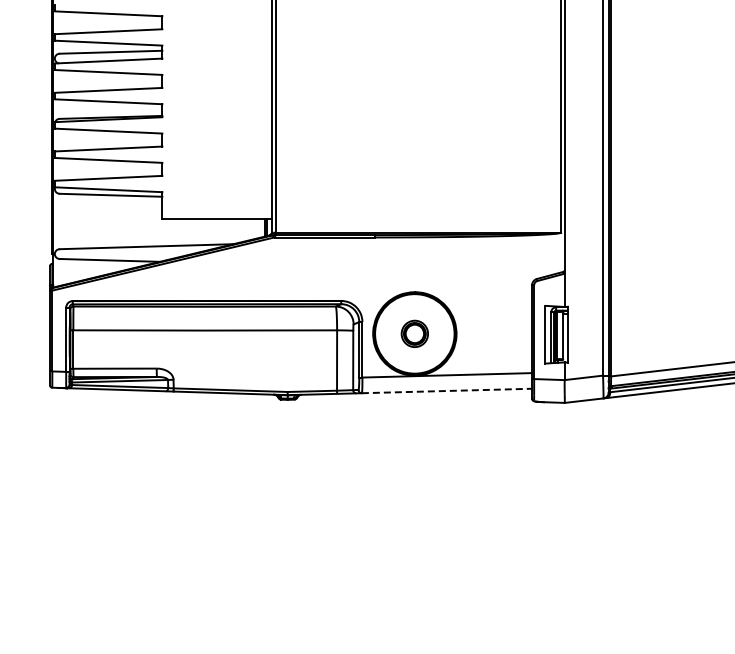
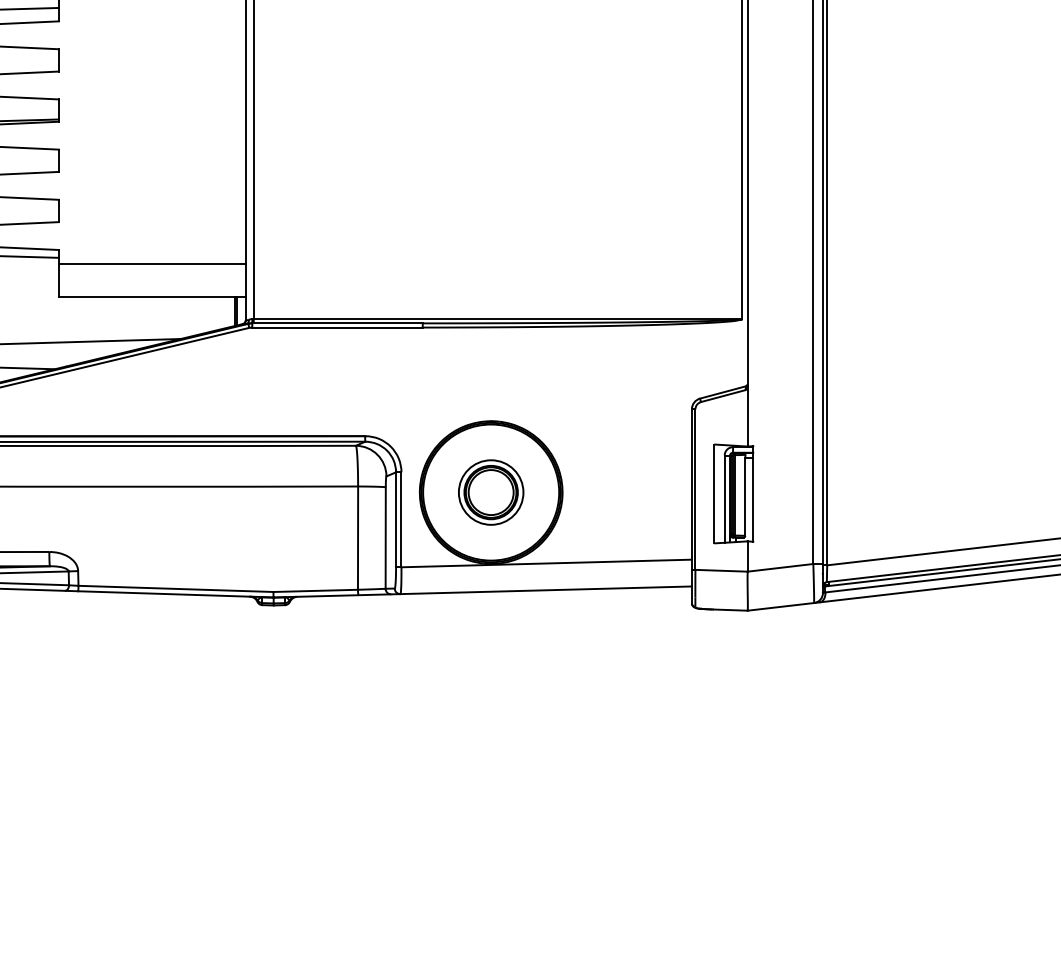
line: (216, 200) -> (151, 264), added
part: (414, 333) -> (490, 491), size x1.43
line: (447, 390) -> (547, 589), dashed -> solid

